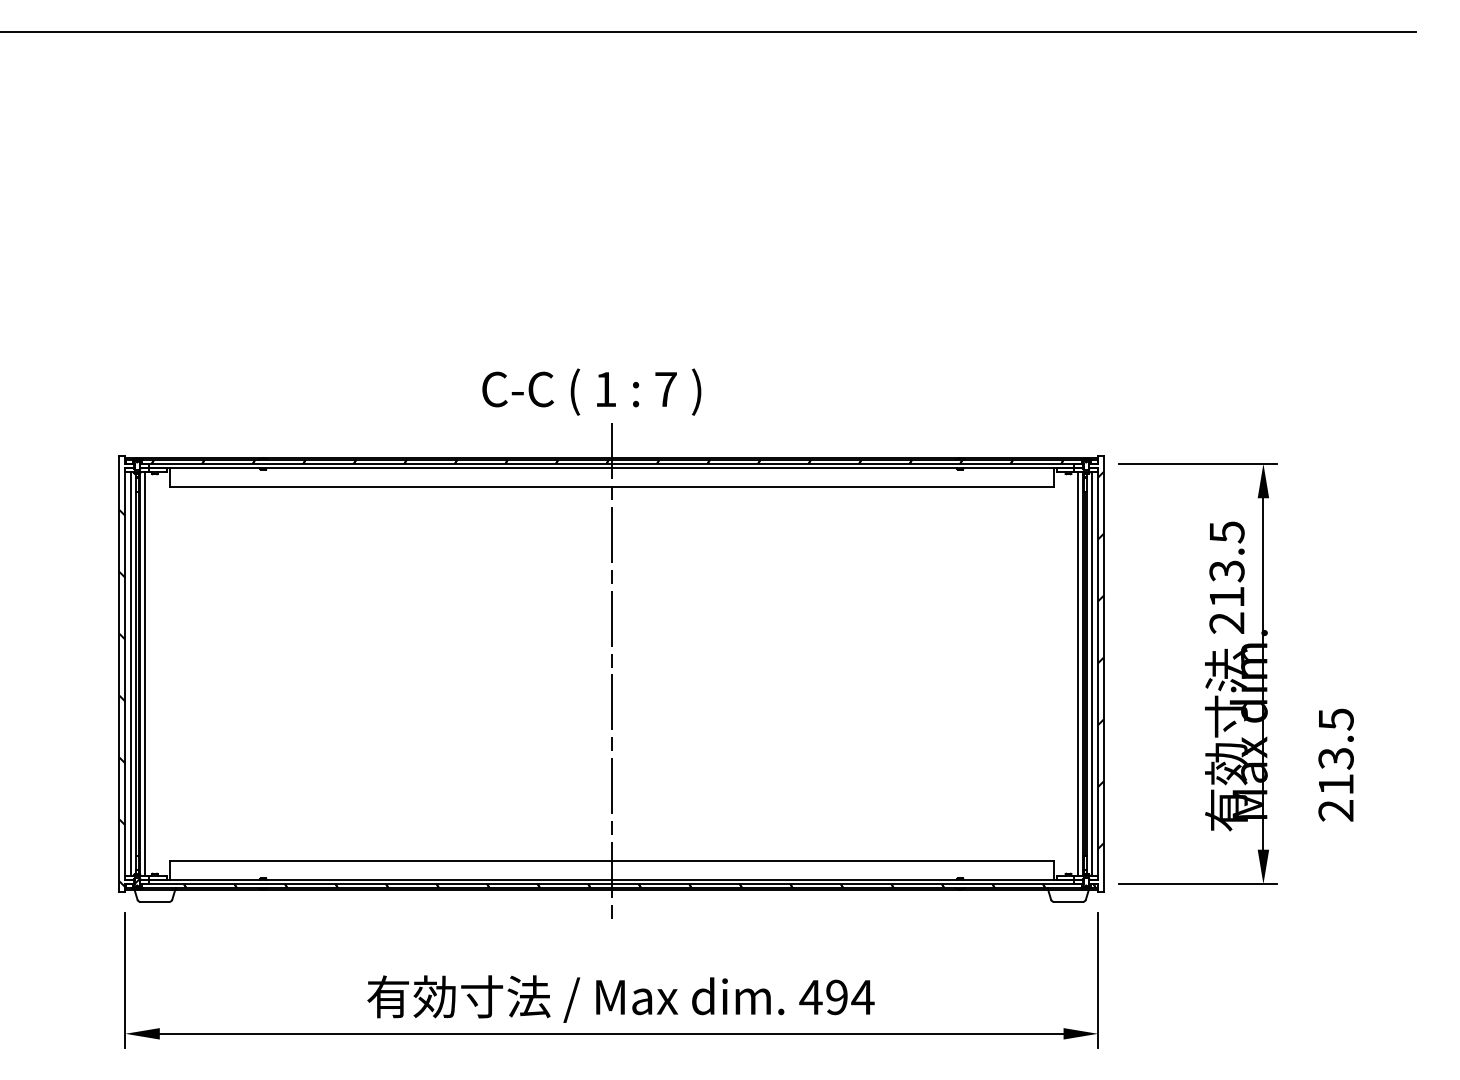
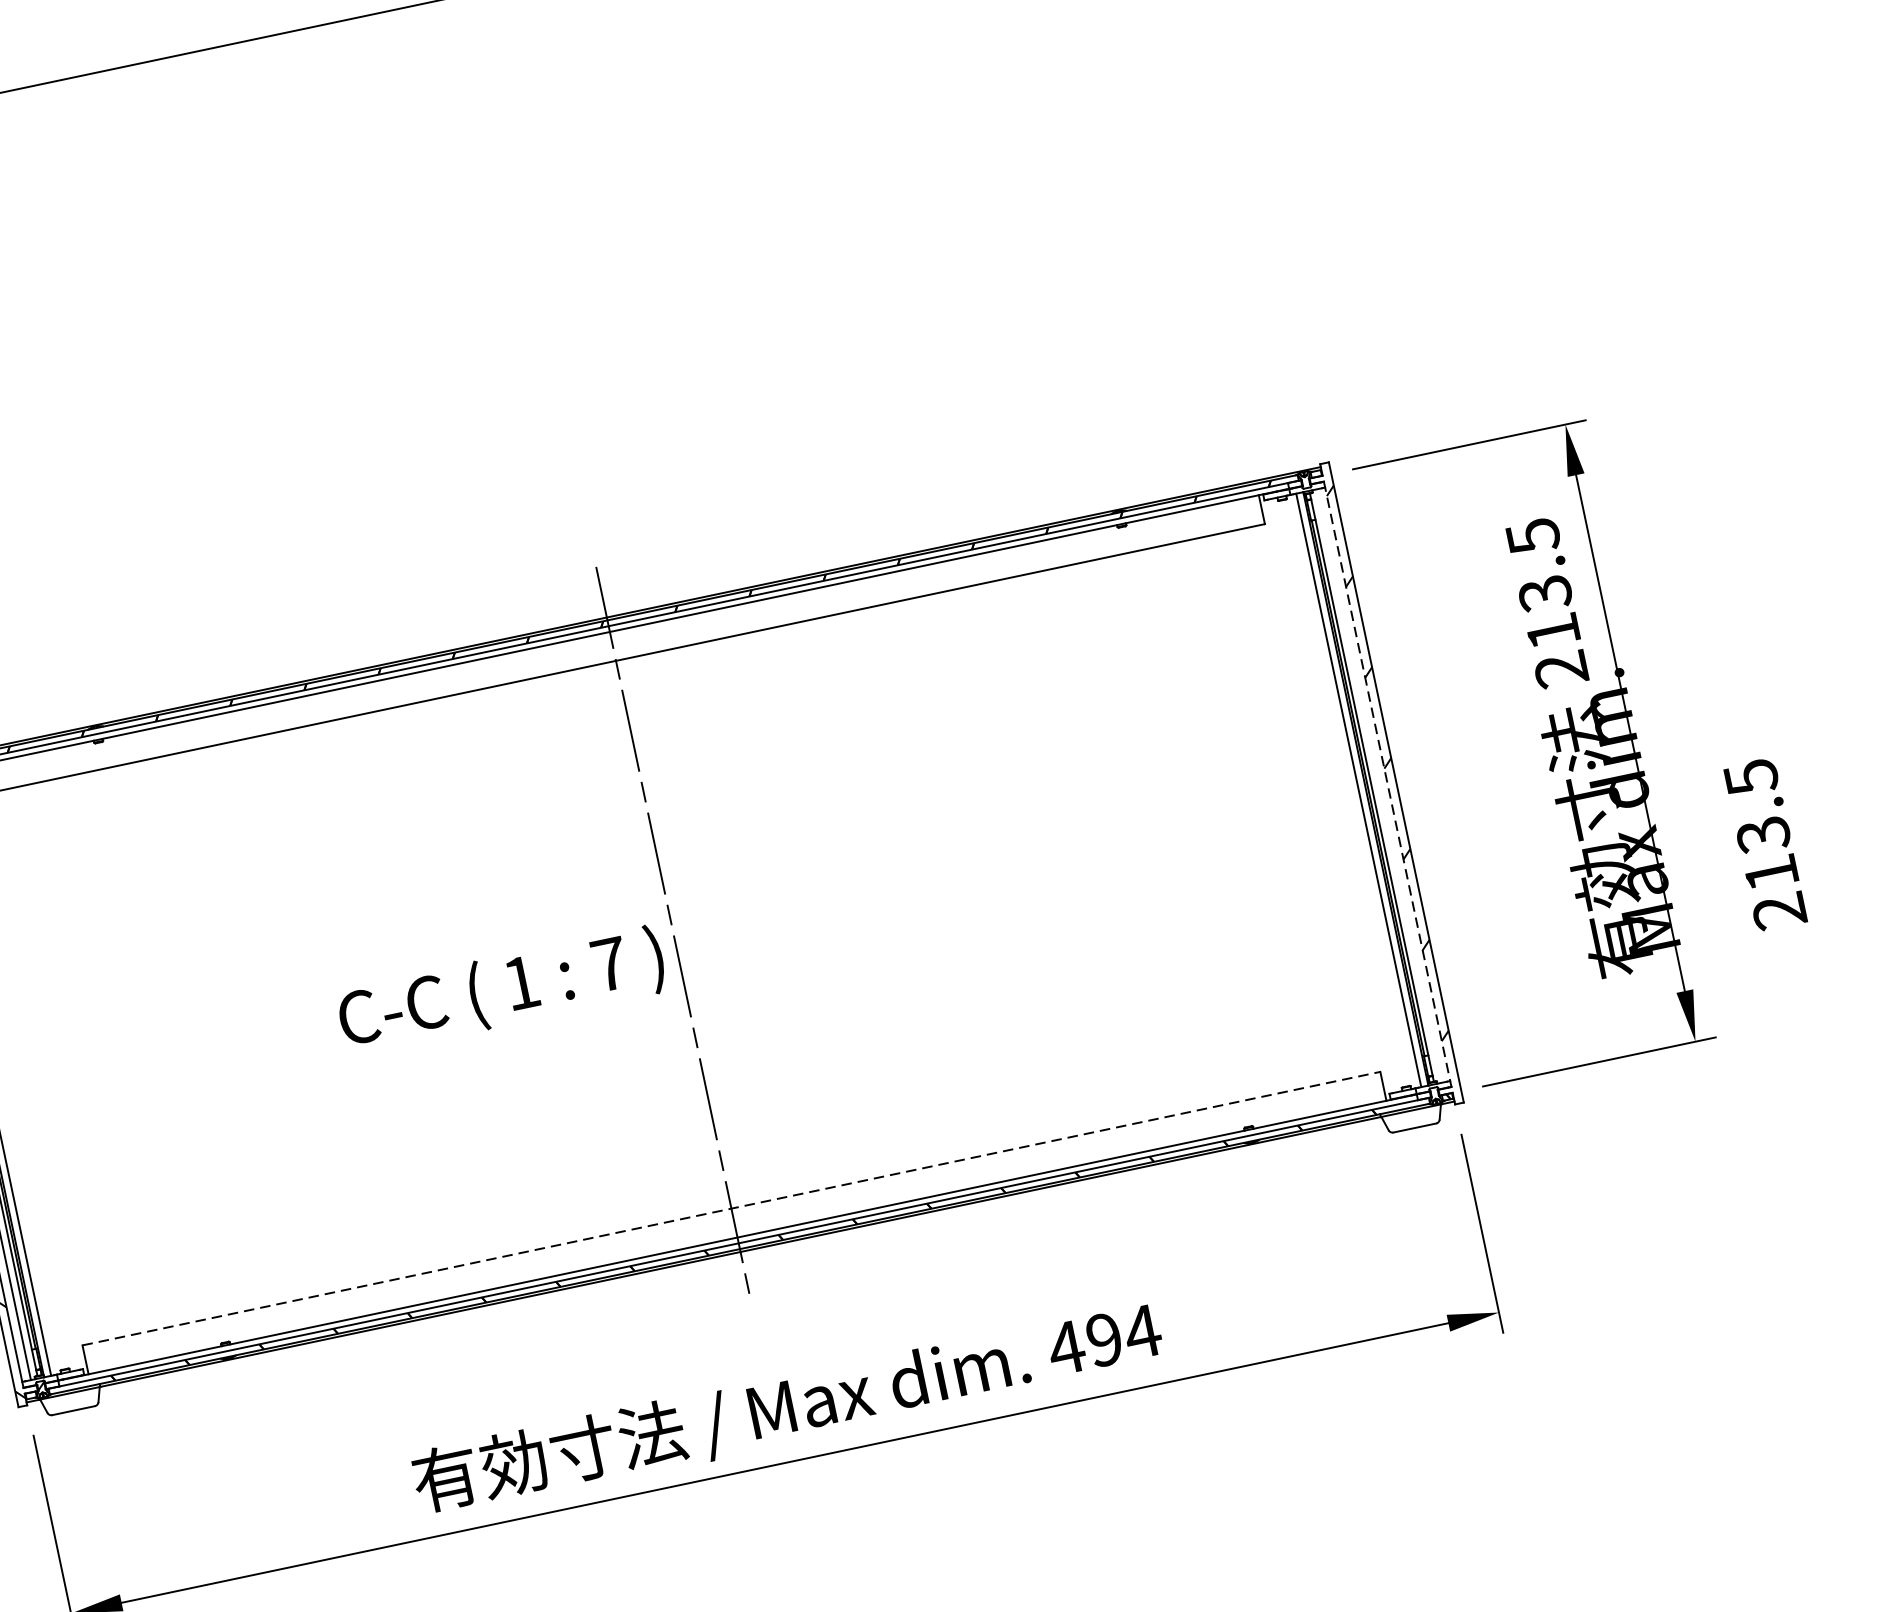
text: (591, 391) -> (501, 990), moved
line: (1092, 673) -> (1379, 785), removed
line: (1098, 674) -> (1388, 784), solid -> dashed
line: (612, 860) -> (732, 1208), solid -> dashed

